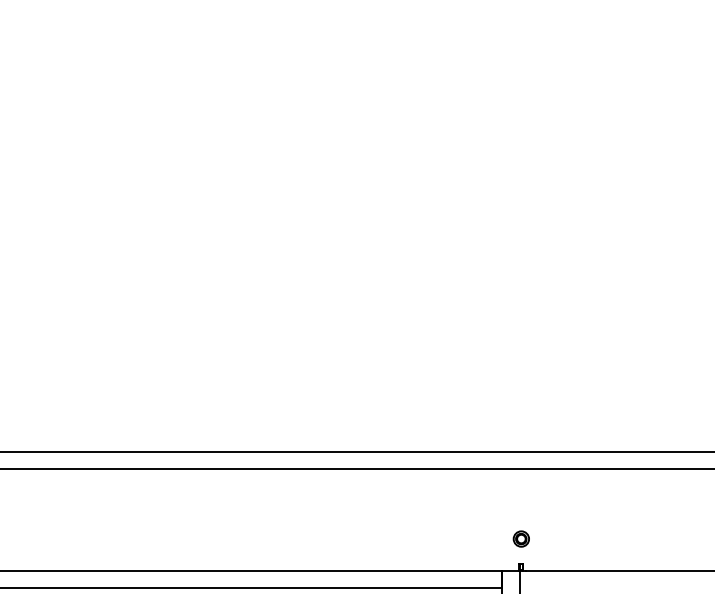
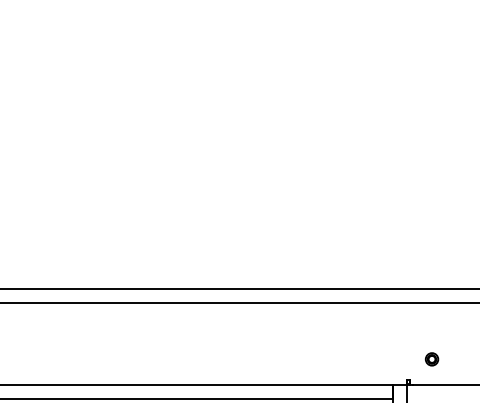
part: (520, 538) -> (431, 358), moved

